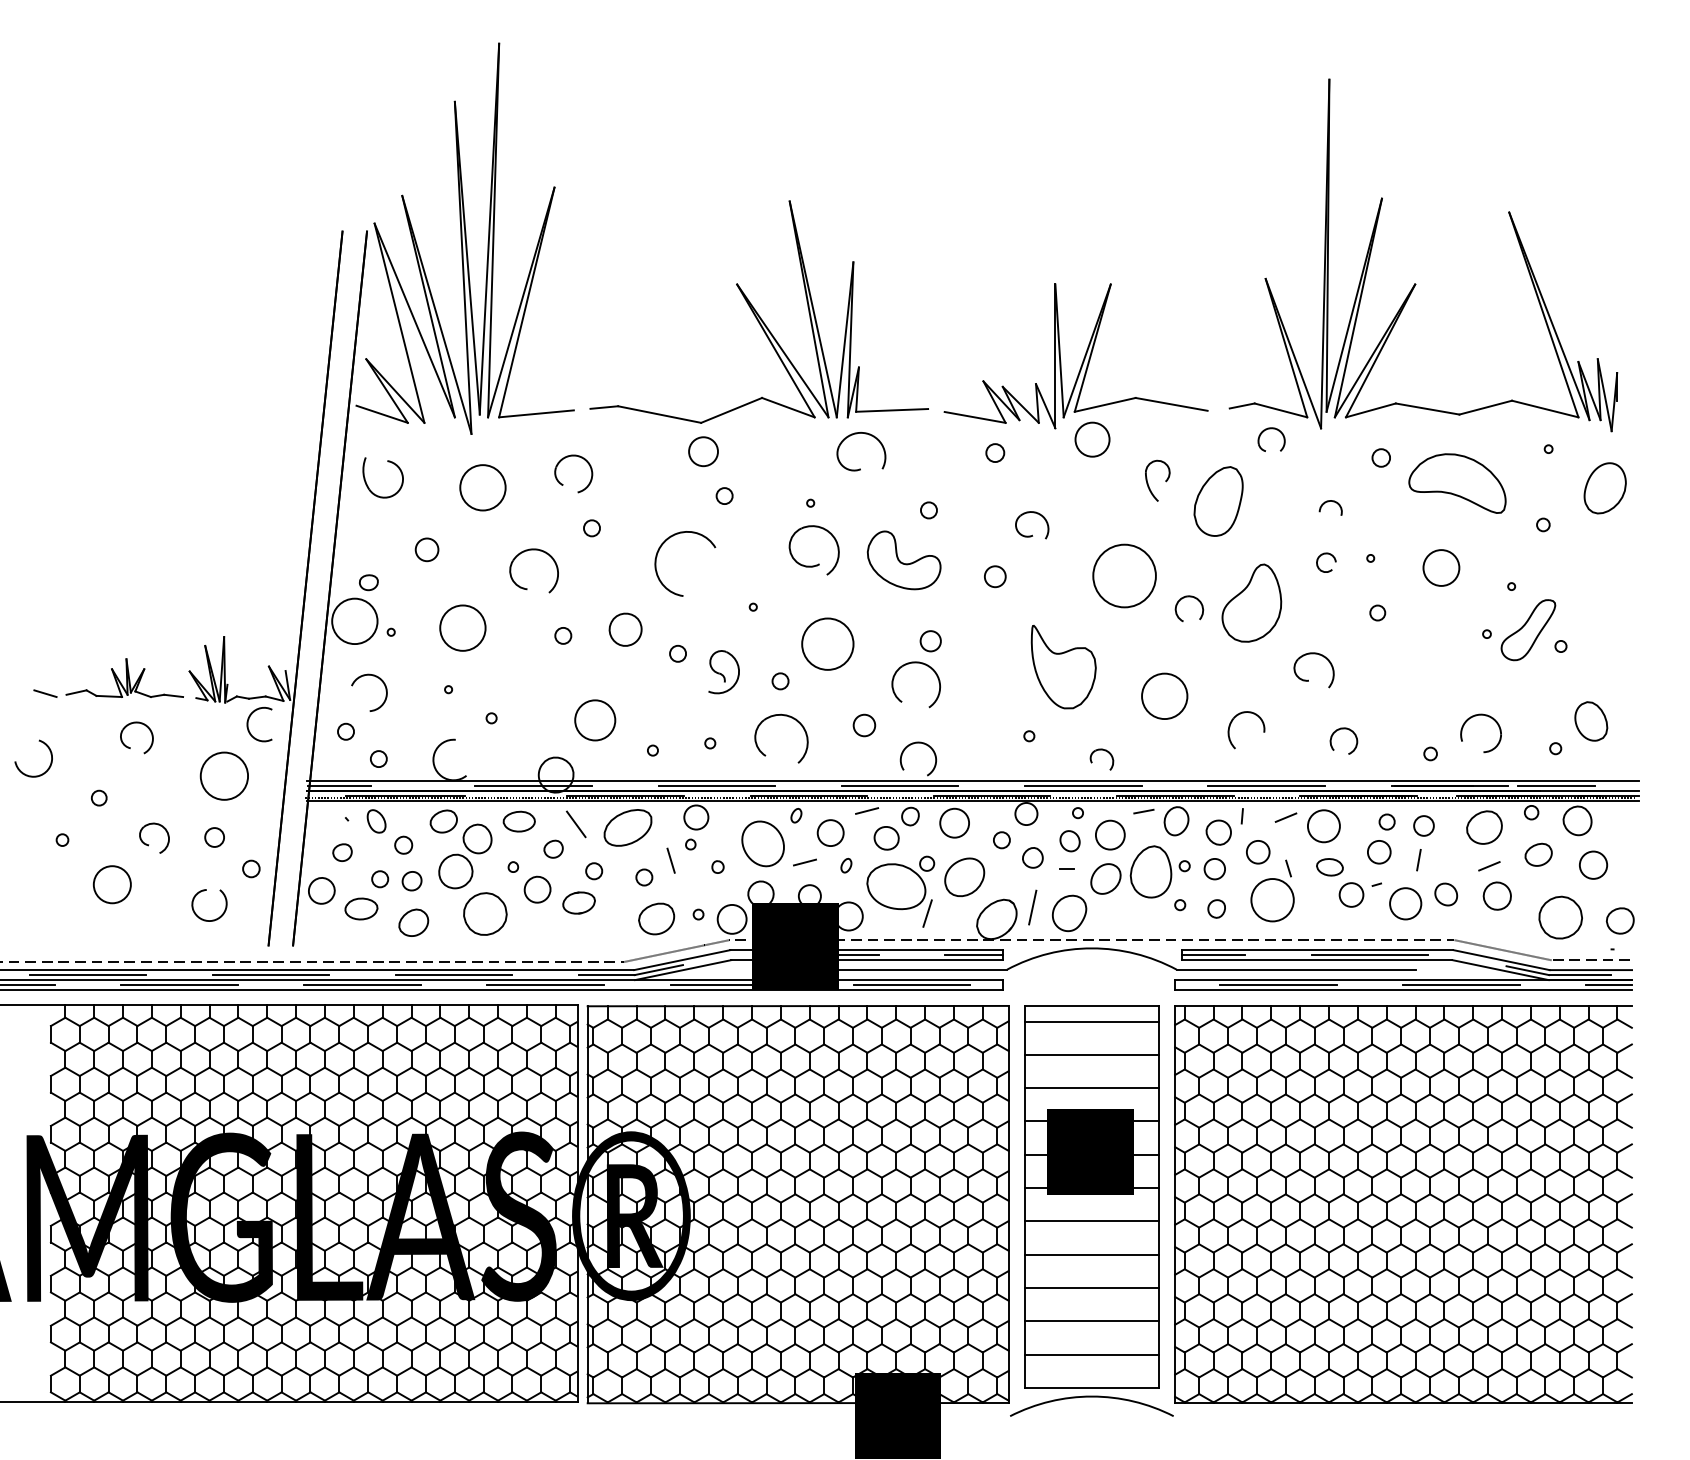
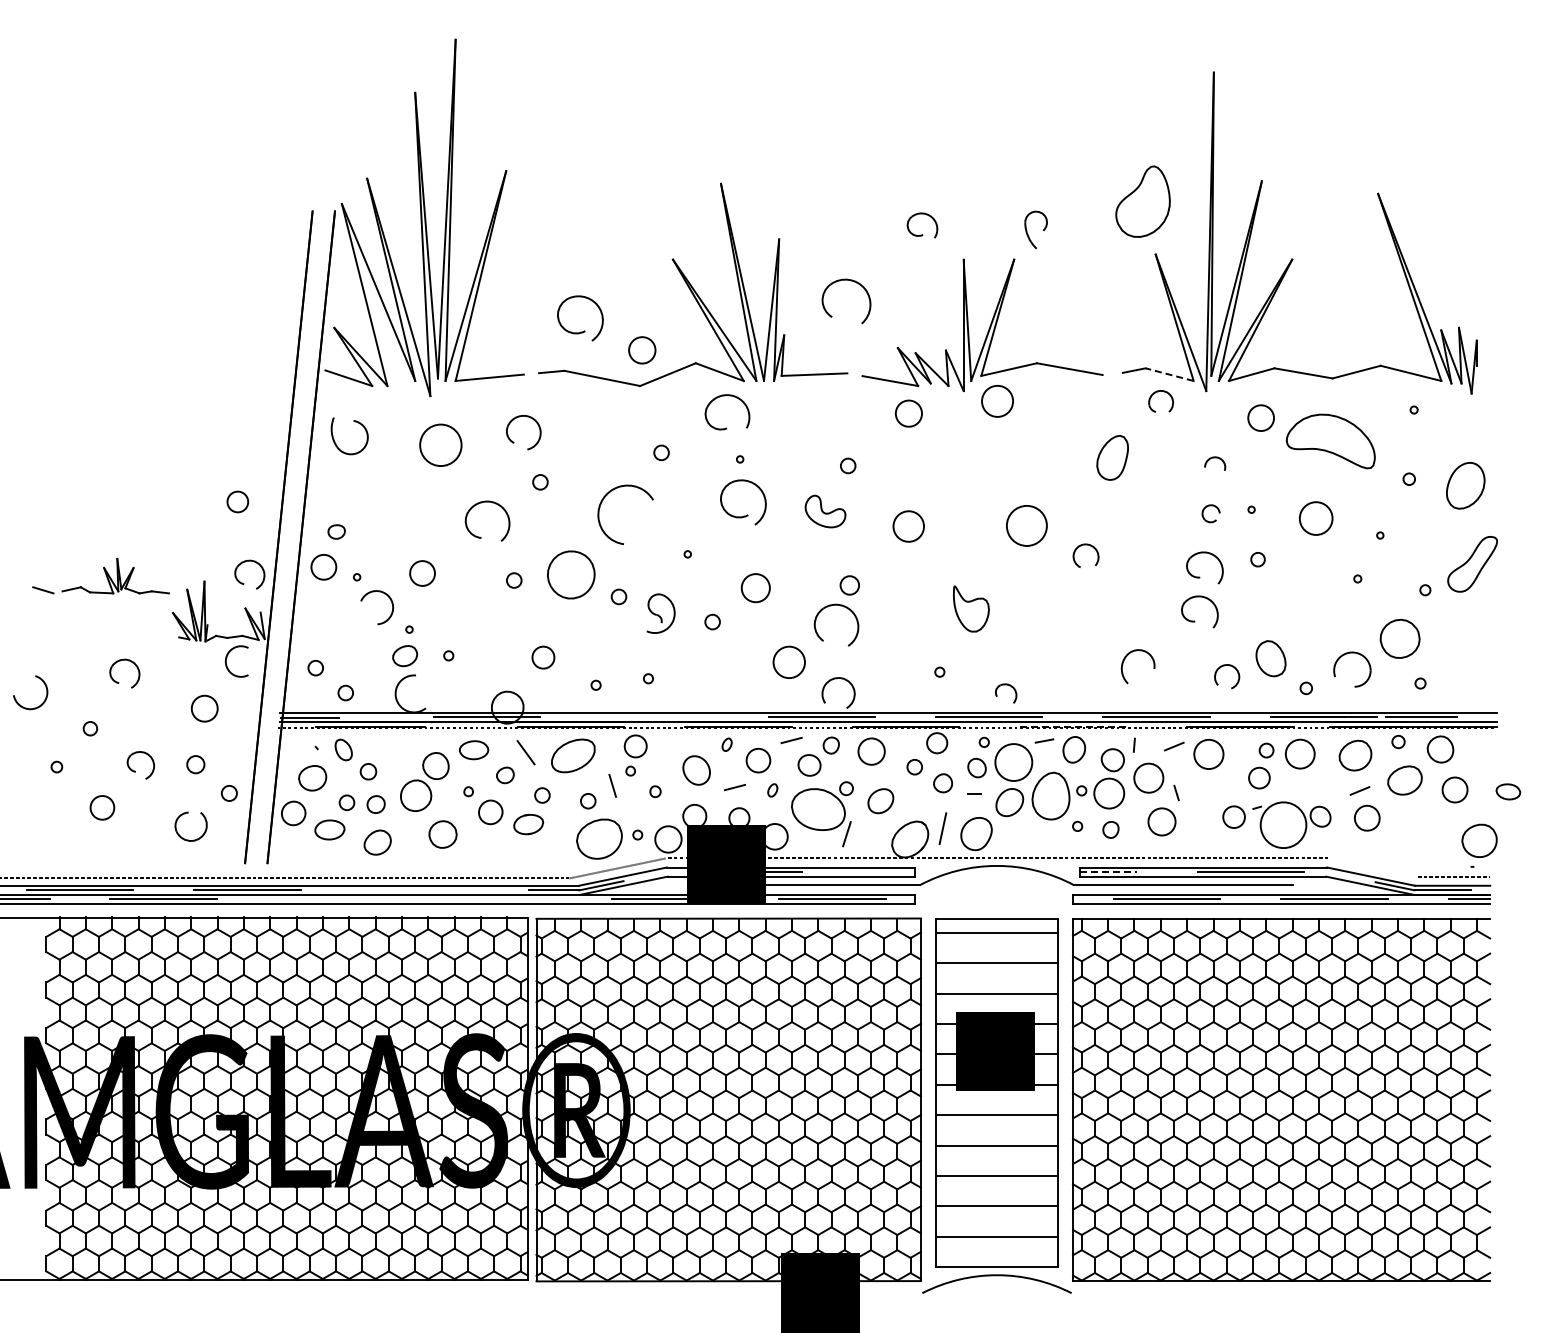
part: (640, 362) -> (584, 330), added
line: (1280, 410) -> (1169, 374), solid -> dashed
circle: (703, 451) -> (642, 350), moved
circle: (995, 452) -> (908, 413), size x1.6
circle: (1381, 457) -> (1261, 417), size x1.6
part: (860, 468) -> (726, 427), moved
part: (1165, 480) -> (1043, 229), moved
part: (1604, 488) -> (1465, 485), moved
part: (1218, 501) -> (1112, 457), size x0.7
part: (1032, 535) -> (922, 234), moved
circle: (426, 549) -> (237, 501), moved
part: (904, 560) -> (825, 511), size x0.6
circle: (1124, 575) -> (1026, 525), size x0.7
circle: (995, 576) -> (908, 526), size x1.6
part: (1251, 602) -> (1142, 201), moved
circle: (354, 621) -> (323, 567), size x0.6
circle: (462, 628) -> (422, 573), size x0.6
part: (624, 629) -> (570, 574), size x1.6
part: (1528, 630) -> (1472, 564), moved
part: (1313, 631) -> (1199, 576), added
part: (267, 639) -> (244, 583), added
circle: (827, 643) -> (755, 587), size x0.6
part: (1064, 666) -> (971, 608), size x0.6
part: (108, 678) -> (100, 576), moved
arc: (382, 684) -> (389, 599), moved
circle: (1164, 696) -> (1063, 635), removed
part: (785, 716) -> (850, 281), moved
circle: (595, 720) -> (543, 657), size x0.6
part: (1590, 721) -> (1270, 658), moved
circle: (864, 725) -> (789, 662), size x1.6
circle: (224, 775) -> (204, 708), size x0.6
line: (716, 785) -> (654, 717), removed
line: (1174, 795) -> (1072, 726), solid -> dashed
line: (972, 801) -> (887, 731), removed
part: (444, 821) -> (405, 656), moved
circle: (1424, 826) -> (1300, 754), size x1.6
circle: (1109, 835) -> (1013, 762), size x1.4
part: (762, 843) -> (696, 770), size x0.7
circle: (1257, 851) -> (1148, 777), size x1.4
part: (342, 852) -> (312, 778), size x1.6
part: (1538, 854) -> (1404, 780), size x1.4
line: (1418, 860) -> (1295, 785), removed
part: (1330, 866) -> (1508, 791), moved
circle: (1214, 869) -> (1108, 793), size x1.6
part: (964, 877) -> (880, 801), size x0.7
circle: (112, 884) -> (102, 807), size x0.7
circle: (1272, 899) -> (1161, 821), size x0.7
circle: (1405, 903) -> (1283, 824), size x1.6
part: (484, 913) -> (442, 834), size x0.7
part: (1560, 917) -> (1399, 638), moved
part: (656, 918) -> (599, 838), size x1.4
part: (1620, 920) -> (1479, 840), size x1.4
line: (1503, 950) -> (1372, 867), removed
line: (974, 955) -> (889, 872), removed
line: (1214, 955) -> (1108, 872), solid -> dashed
line: (454, 975) -> (414, 890), removed
line: (362, 985) -> (330, 899), removed
line: (544, 985) -> (497, 899), removed

